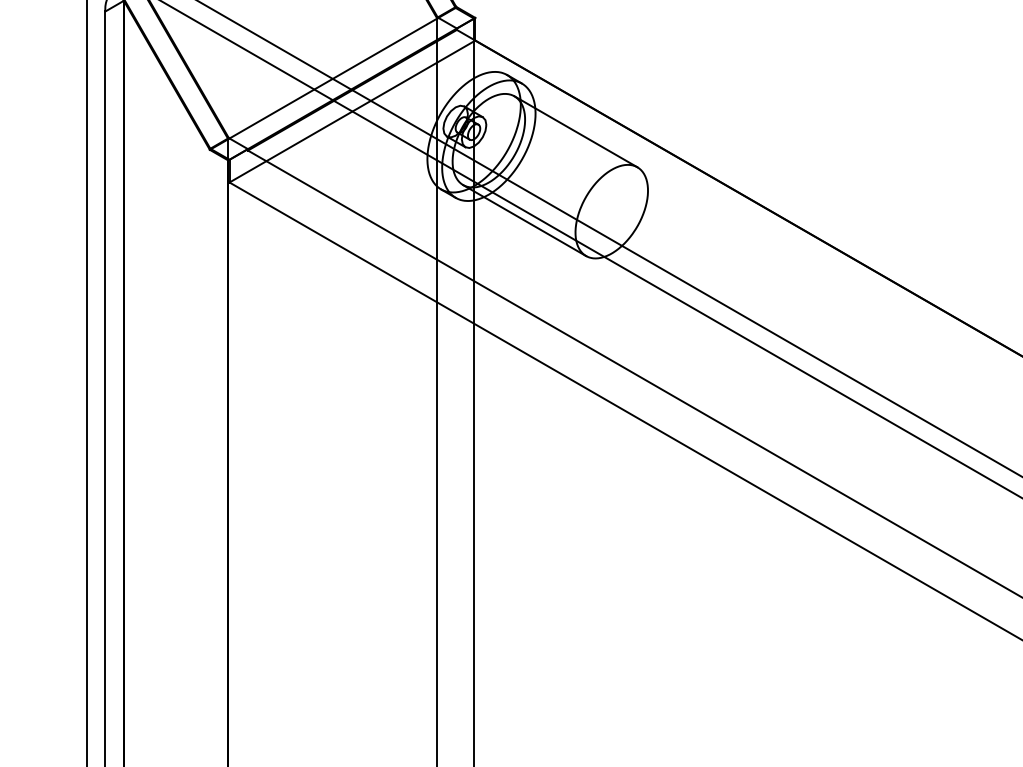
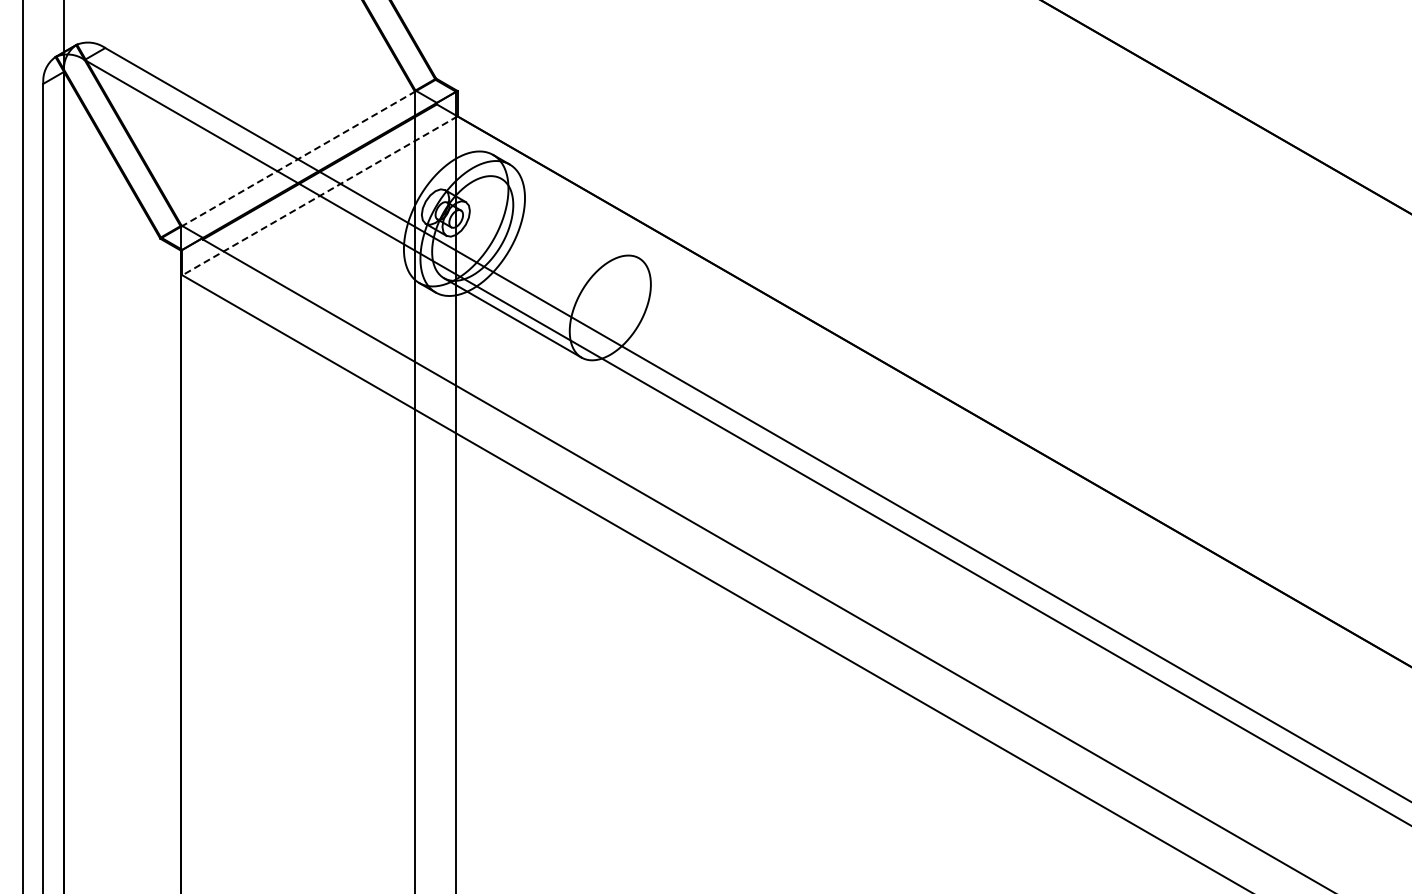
line: (333, 79) -> (298, 159), solid -> dashed
line: (352, 111) -> (319, 195), solid -> dashed
line: (576, 131) -> (570, 218), removed

